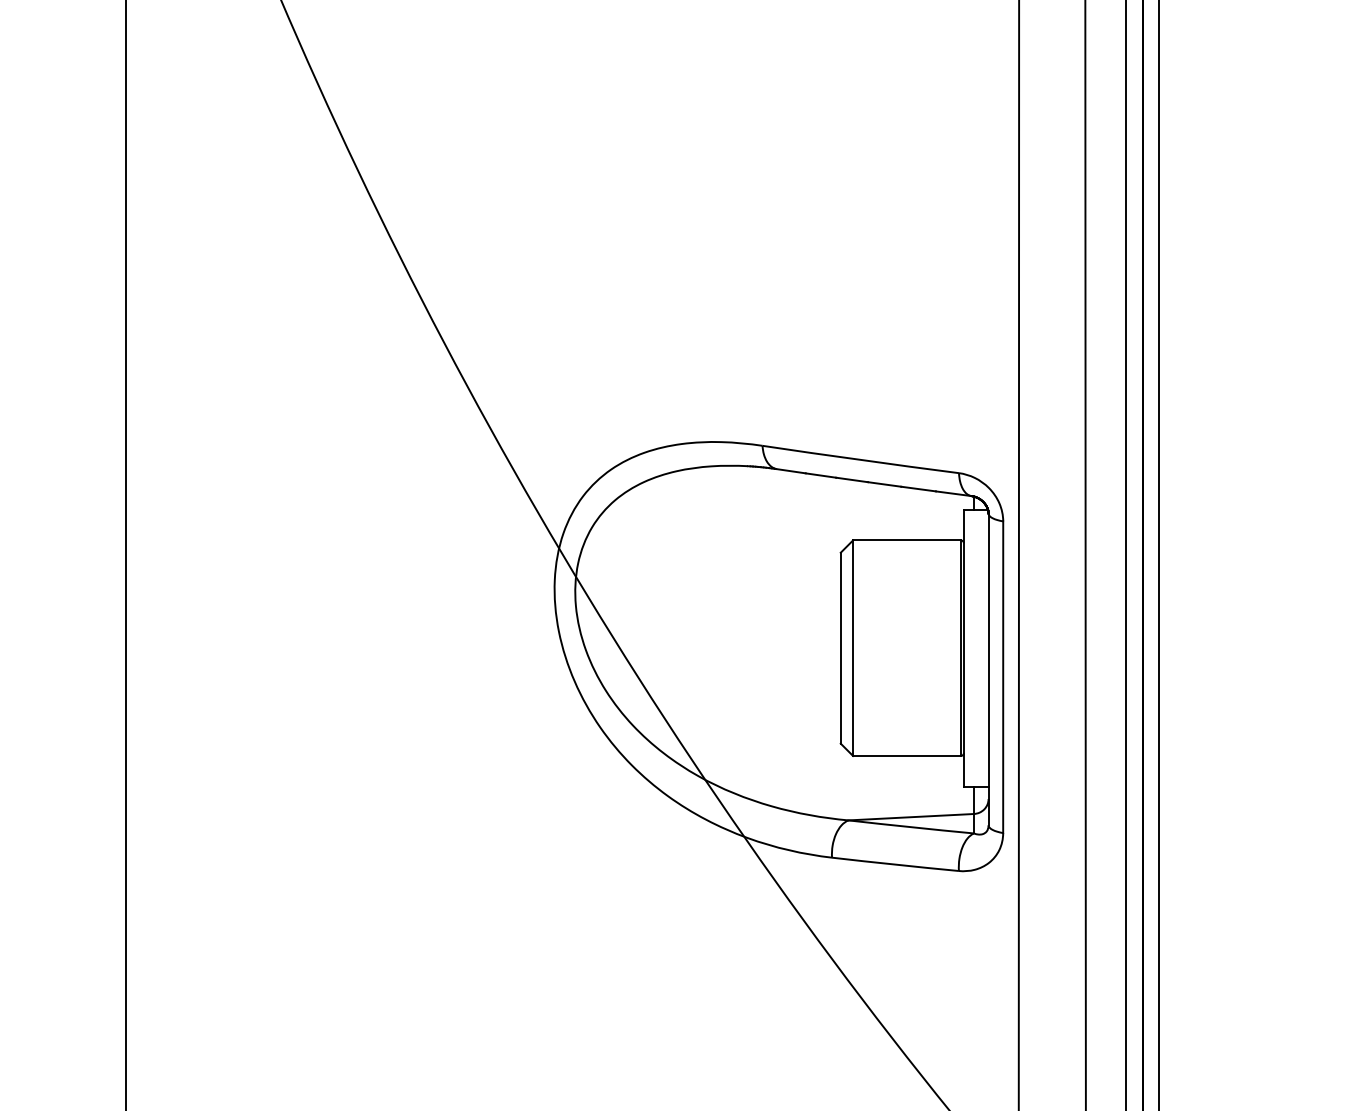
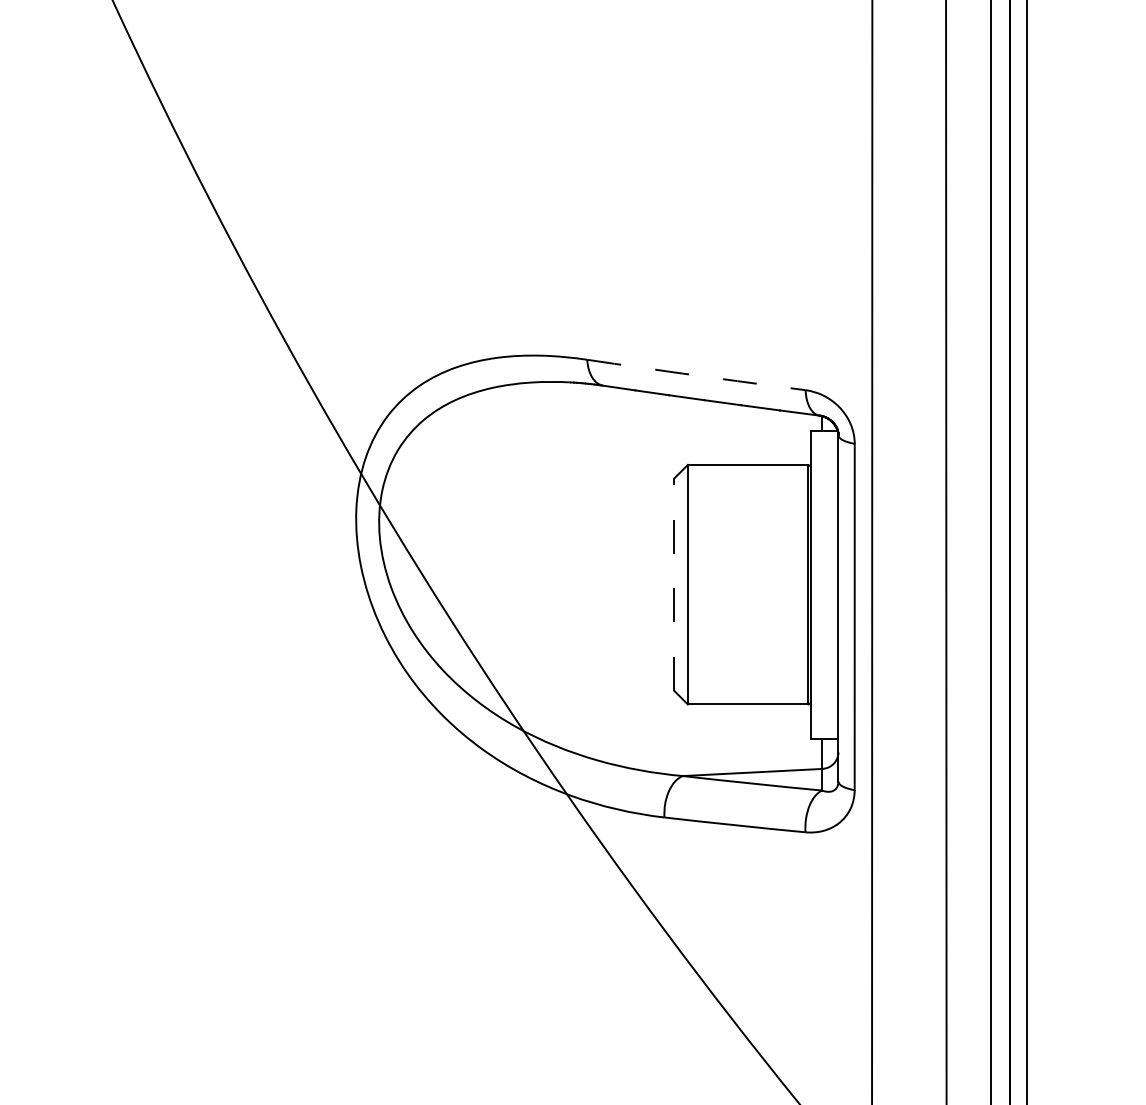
arc: (860, 459) -> (696, 374), solid -> dashed
line: (840, 647) -> (673, 583), solid -> dashed

